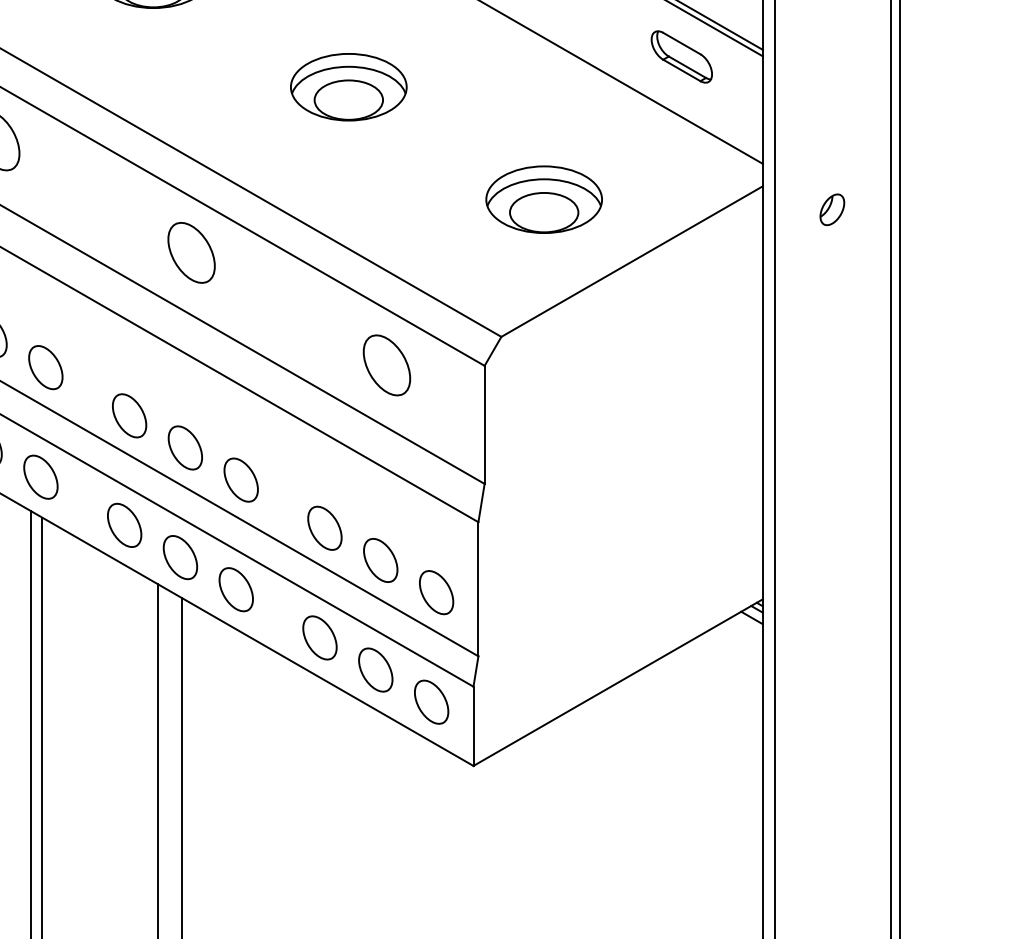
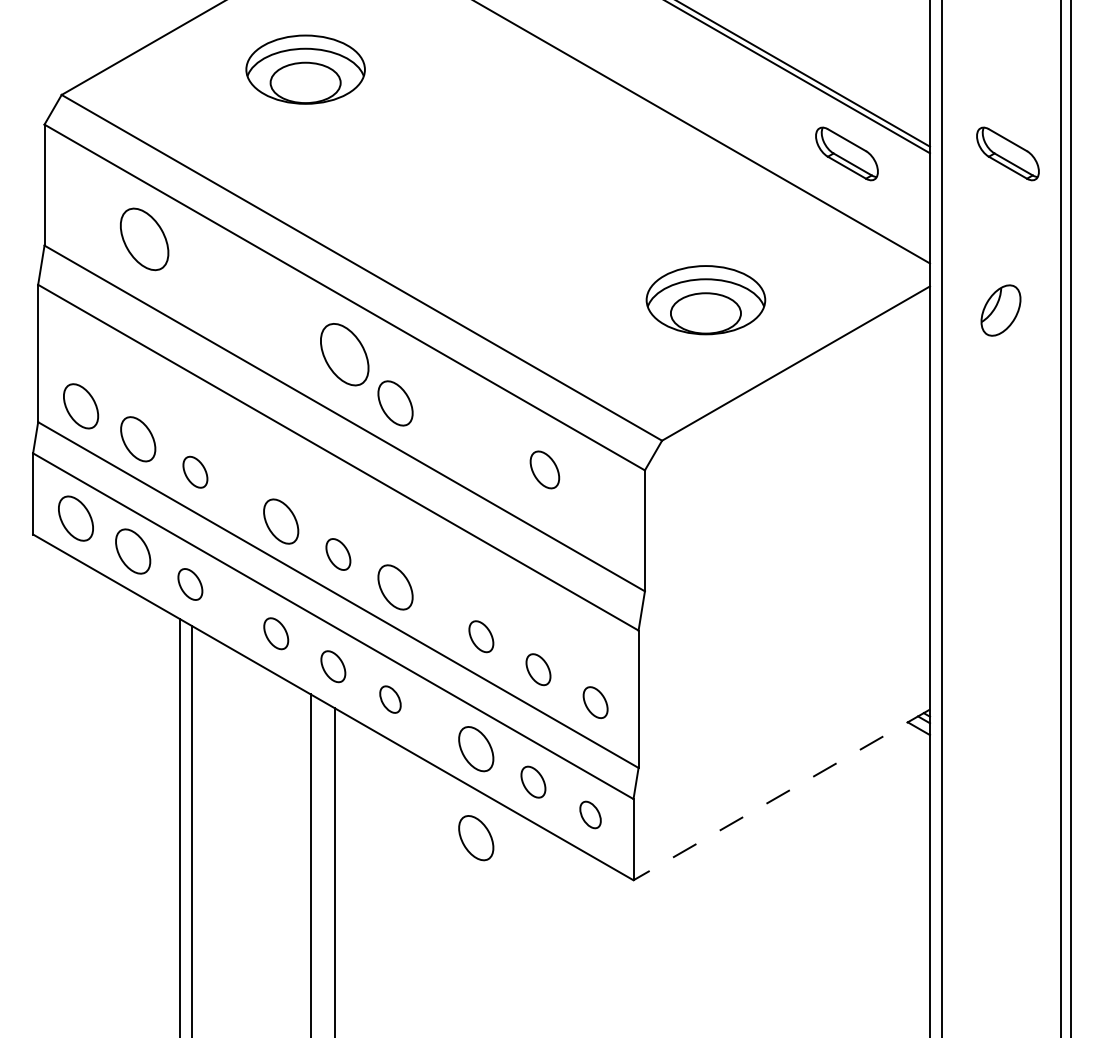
part: (838, 56) -> (1007, 153), added
part: (348, 86) -> (505, 184), removed
part: (832, 209) -> (1001, 310), size x1.6
part: (241, 300) -> (395, 403), added
part: (386, 364) -> (544, 469), size x0.6
part: (45, 367) -> (195, 472), size x0.7
part: (185, 447) -> (338, 554), size x0.7
part: (41, 477) -> (190, 584), size x0.7
part: (125, 525) -> (276, 633), size x0.7
part: (325, 527) -> (481, 636), size x0.7
part: (180, 557) -> (333, 666), size x0.7
part: (380, 560) -> (538, 669), size x0.7
part: (236, 589) -> (390, 699), size x0.6
part: (436, 592) -> (595, 702), size x0.7
part: (375, 670) -> (533, 782), size x0.7
line: (617, 683) -> (781, 795), solid -> dashed
part: (431, 701) -> (590, 814), size x0.6
part: (320, 725) -> (476, 838), added

